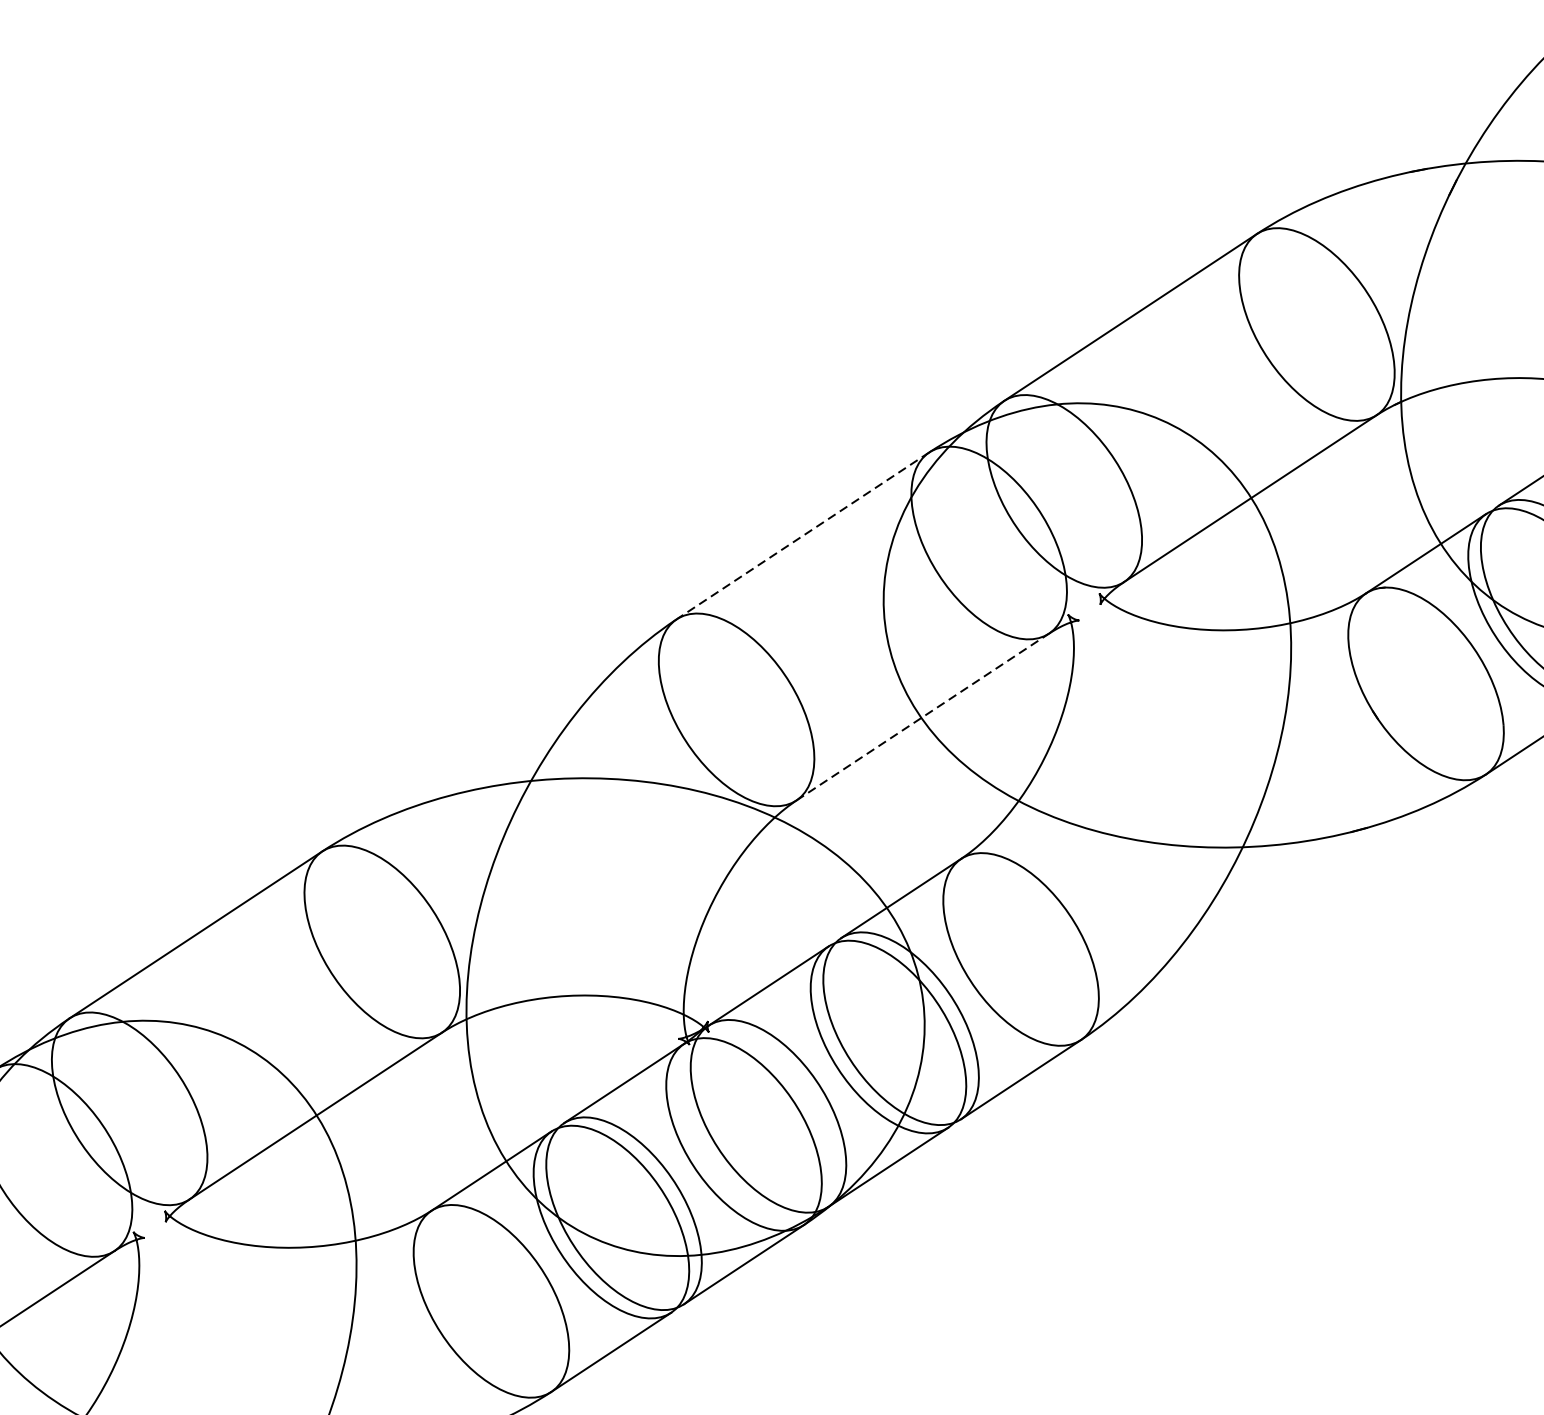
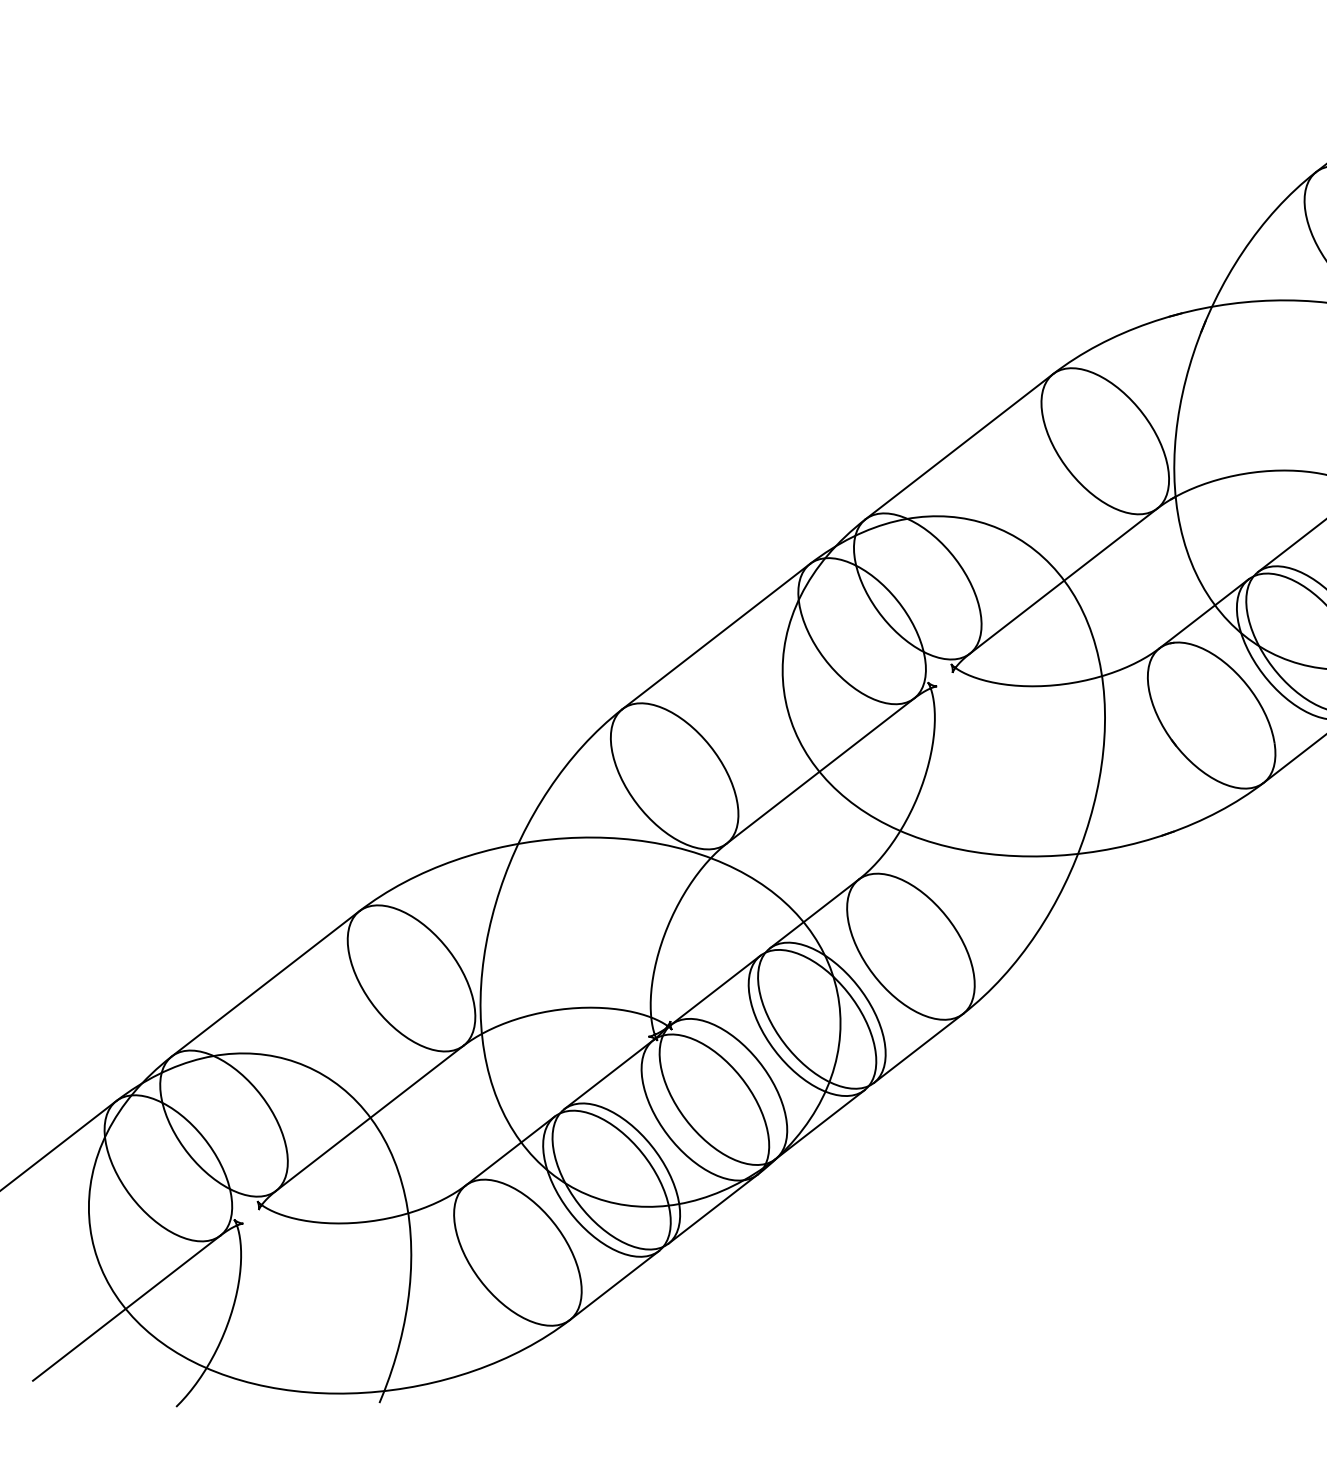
line: (803, 535) -> (716, 636), dashed -> solid
line: (922, 717) -> (820, 771), dashed -> solid

